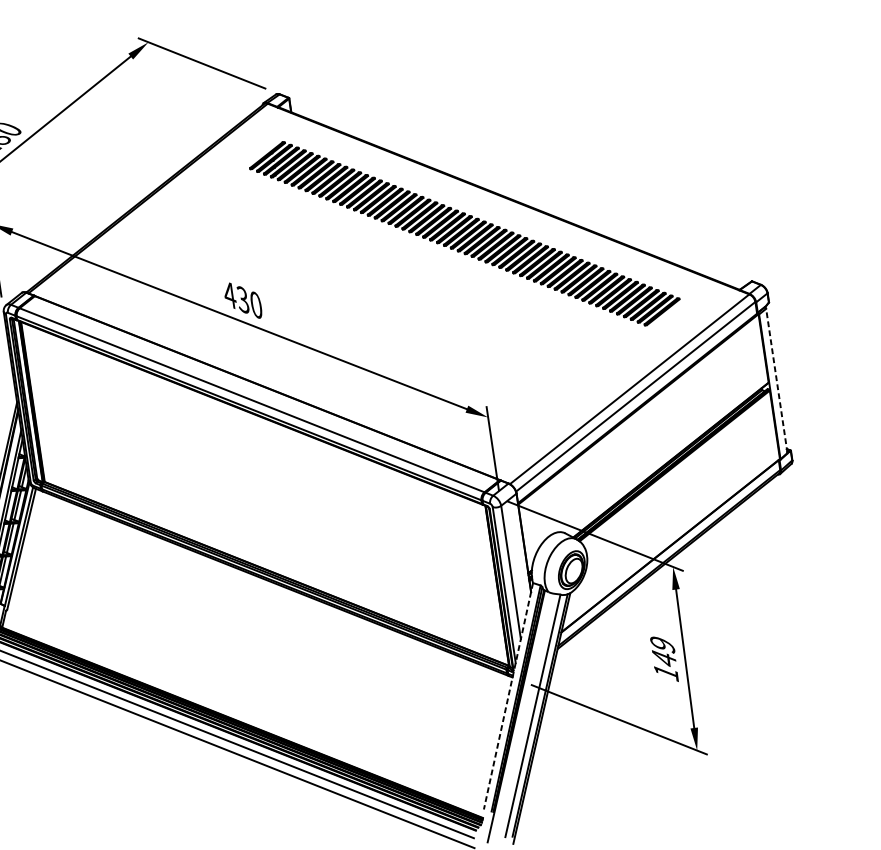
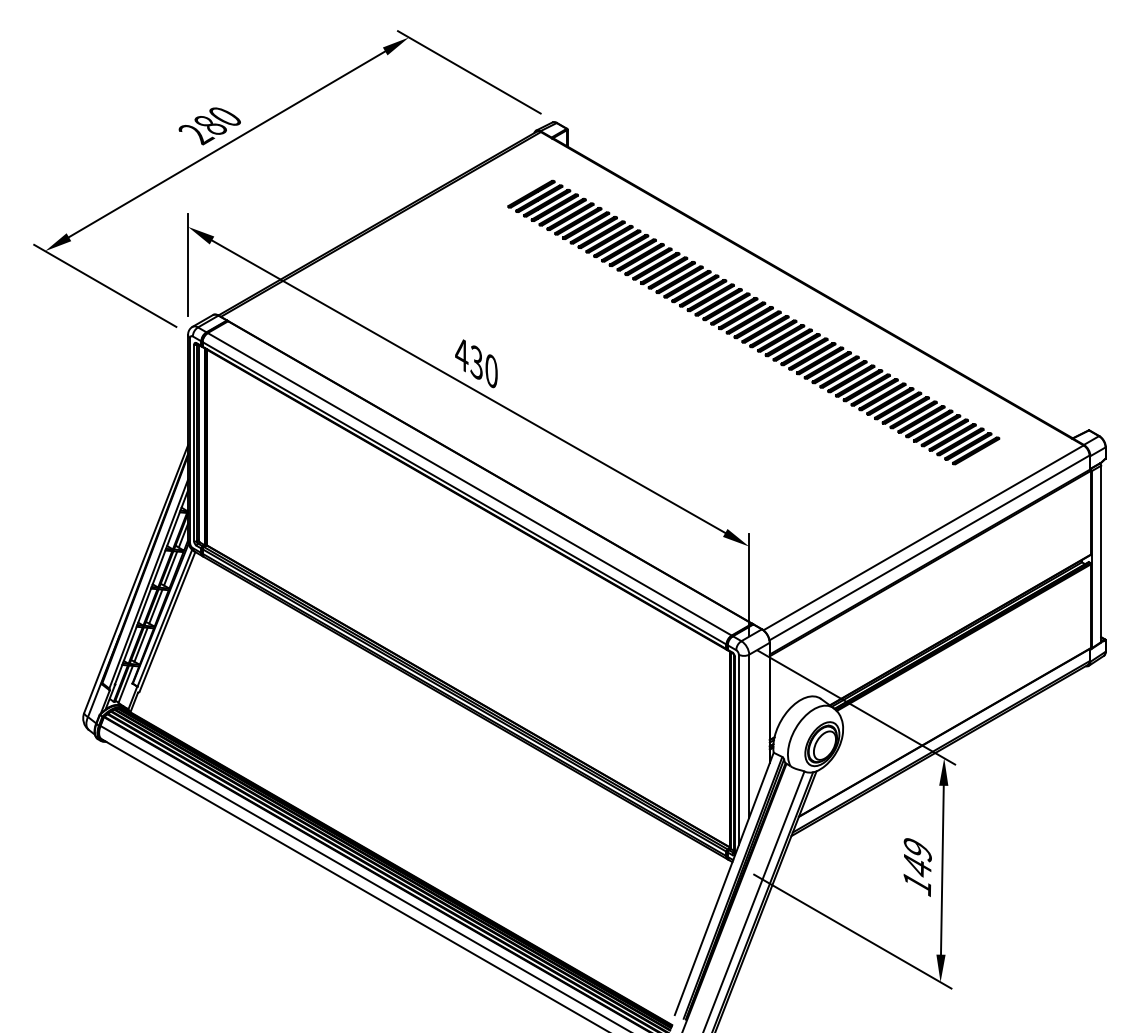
line: (777, 380) -> (1101, 553), dashed -> solid
line: (508, 696) -> (724, 884), dashed -> solid

